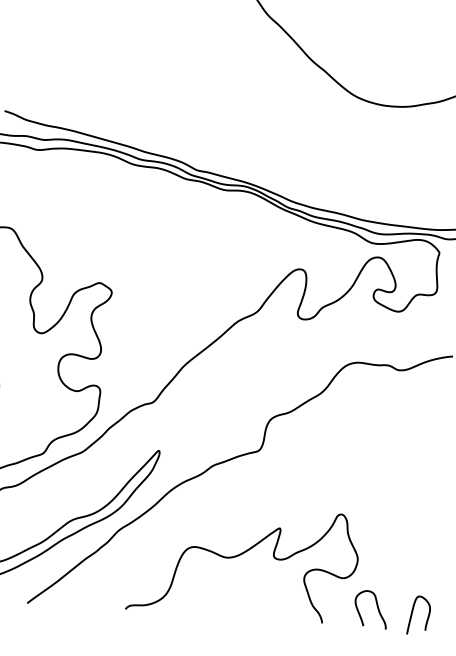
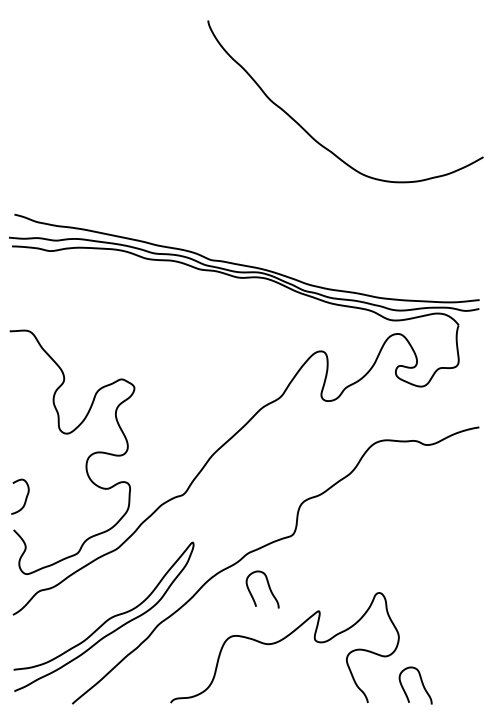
curve: (231, 501) -> (268, 587), added
curve: (412, 614) -> (457, 687), removed

